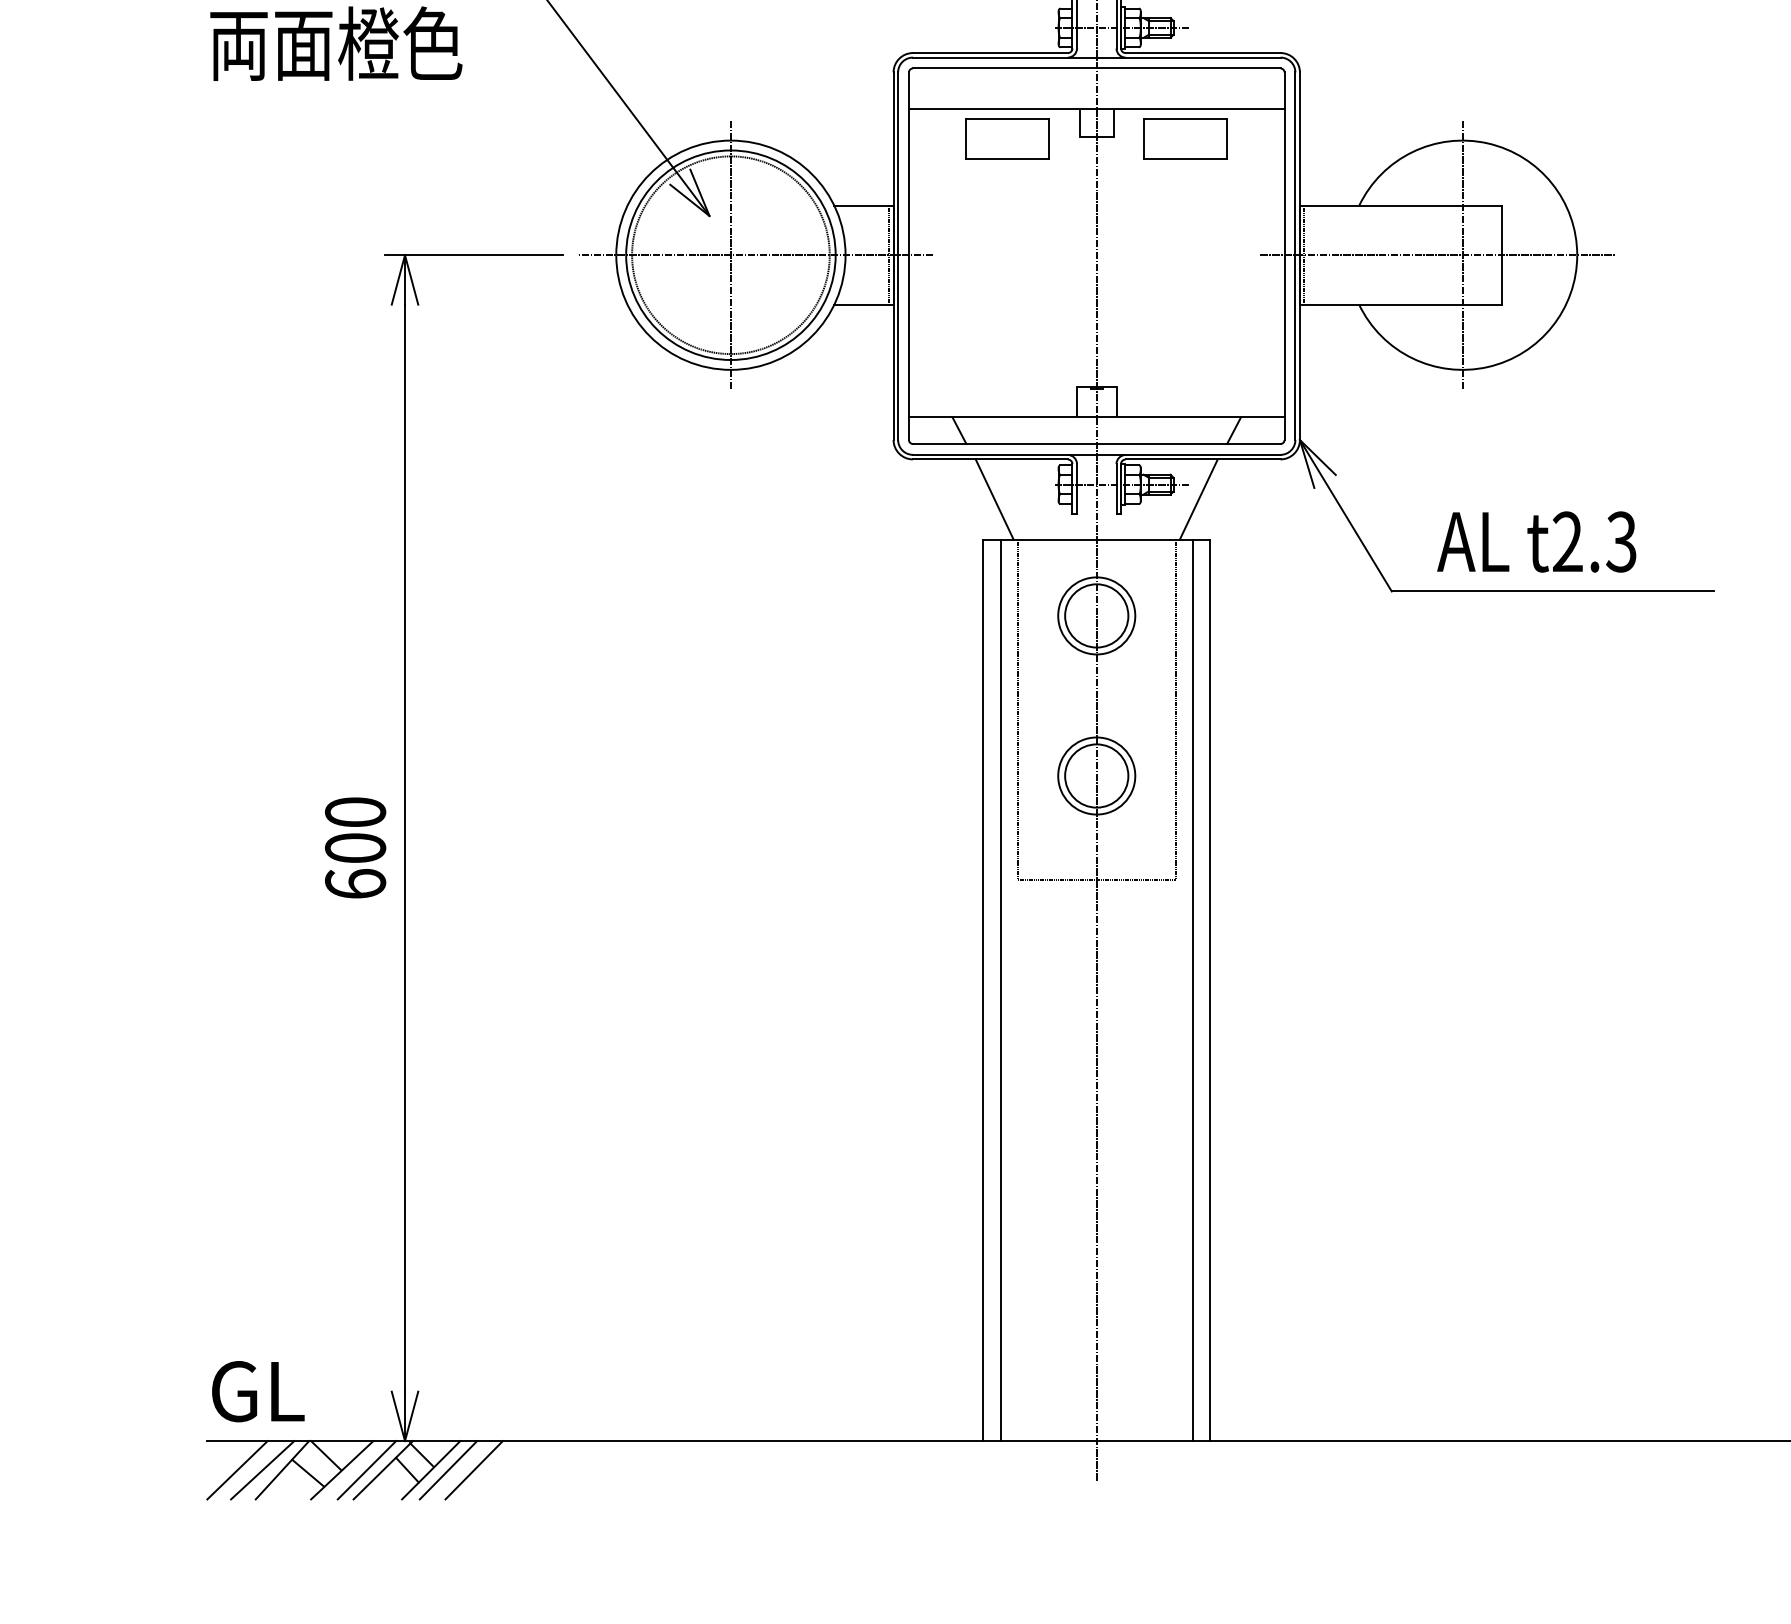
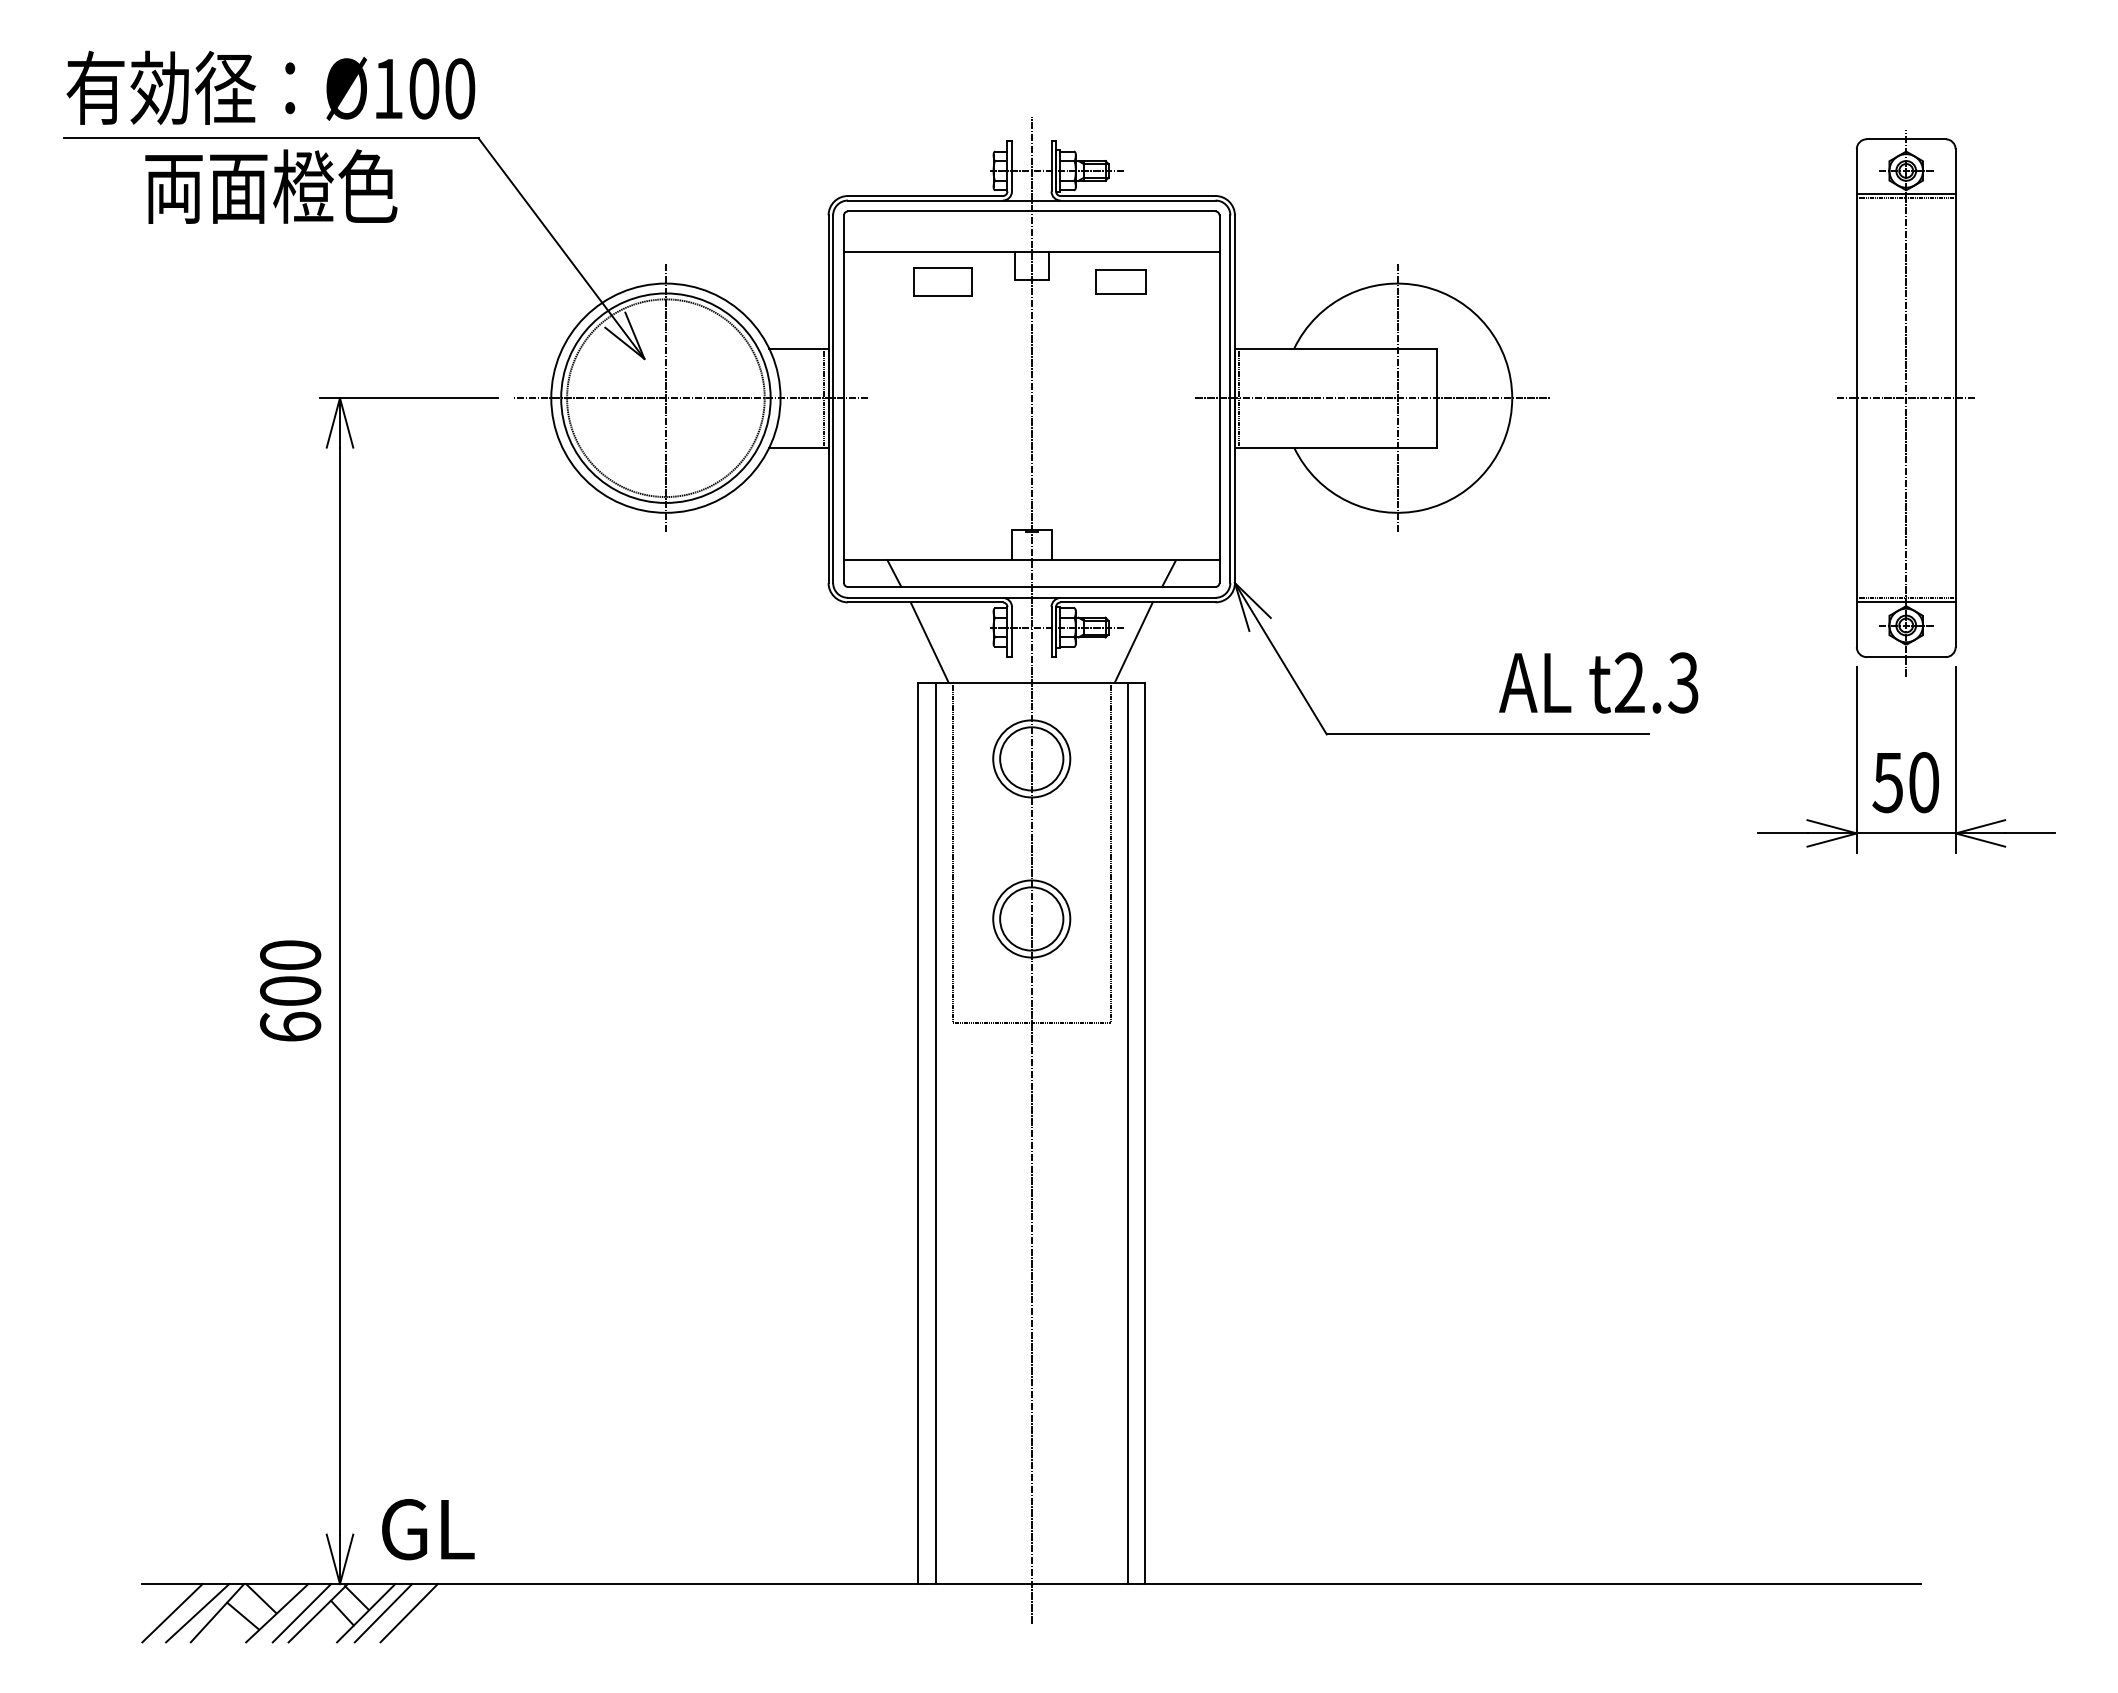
part: (1007, 138) -> (942, 281), size x0.7
part: (1185, 138) -> (1120, 281), size x0.6
text: (1536, 541) -> (1598, 682), moved
text: (258, 1391) -> (428, 1529), moved

